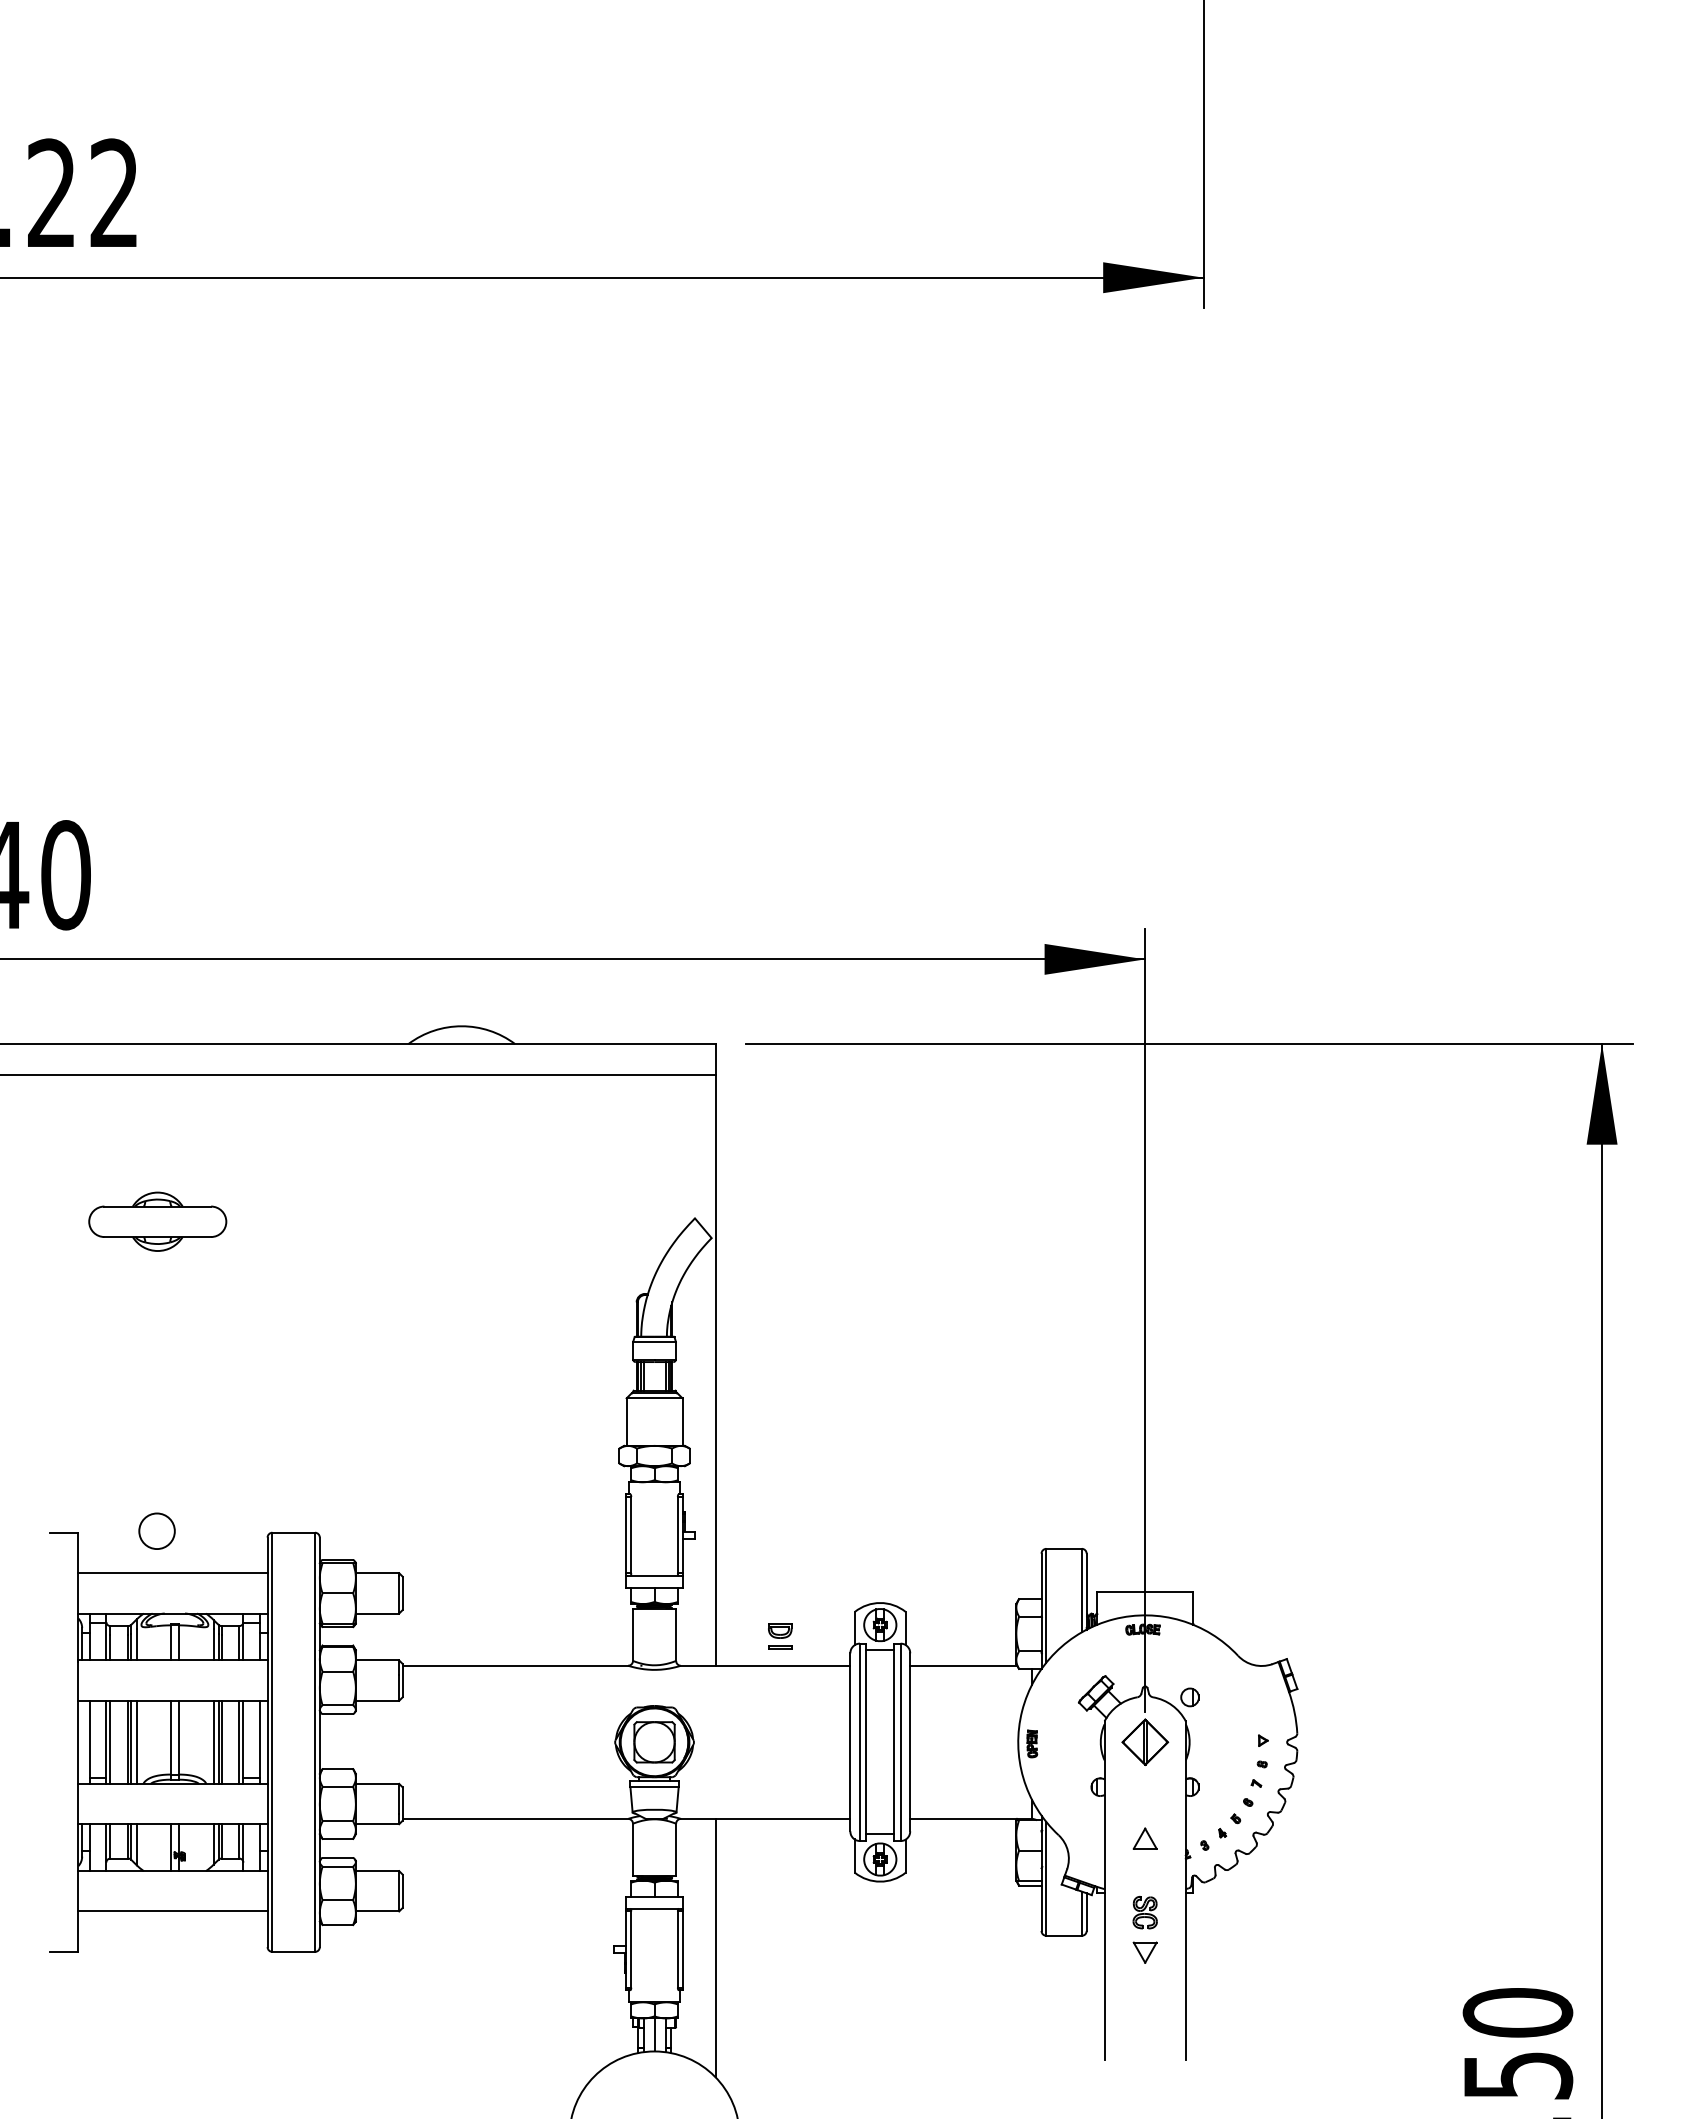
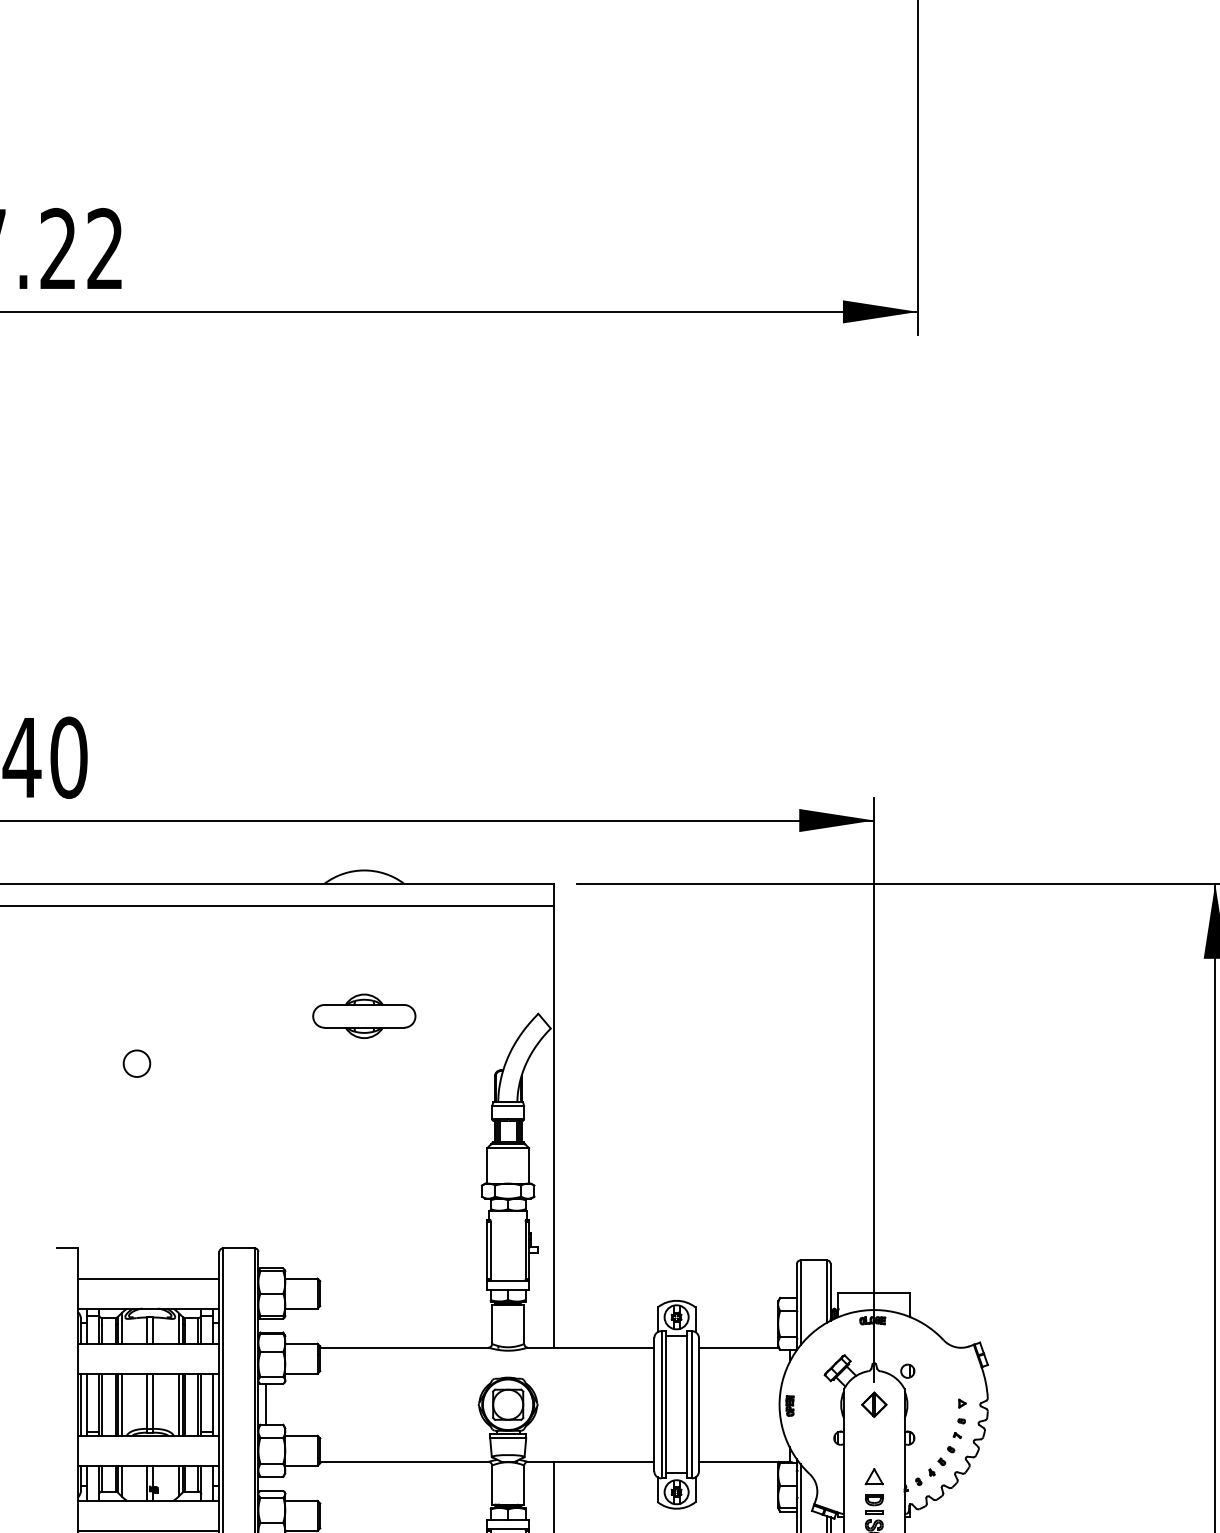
part: (157, 1221) -> (364, 1016), moved
circle: (156, 1530) -> (136, 1063), moved
part: (780, 1636) -> (874, 1504), moved
line: (82, 1741) -> (81, 1404), added
line: (329, 1741) -> (265, 1404), added
part: (1144, 1742) -> (873, 1404), size x0.71

